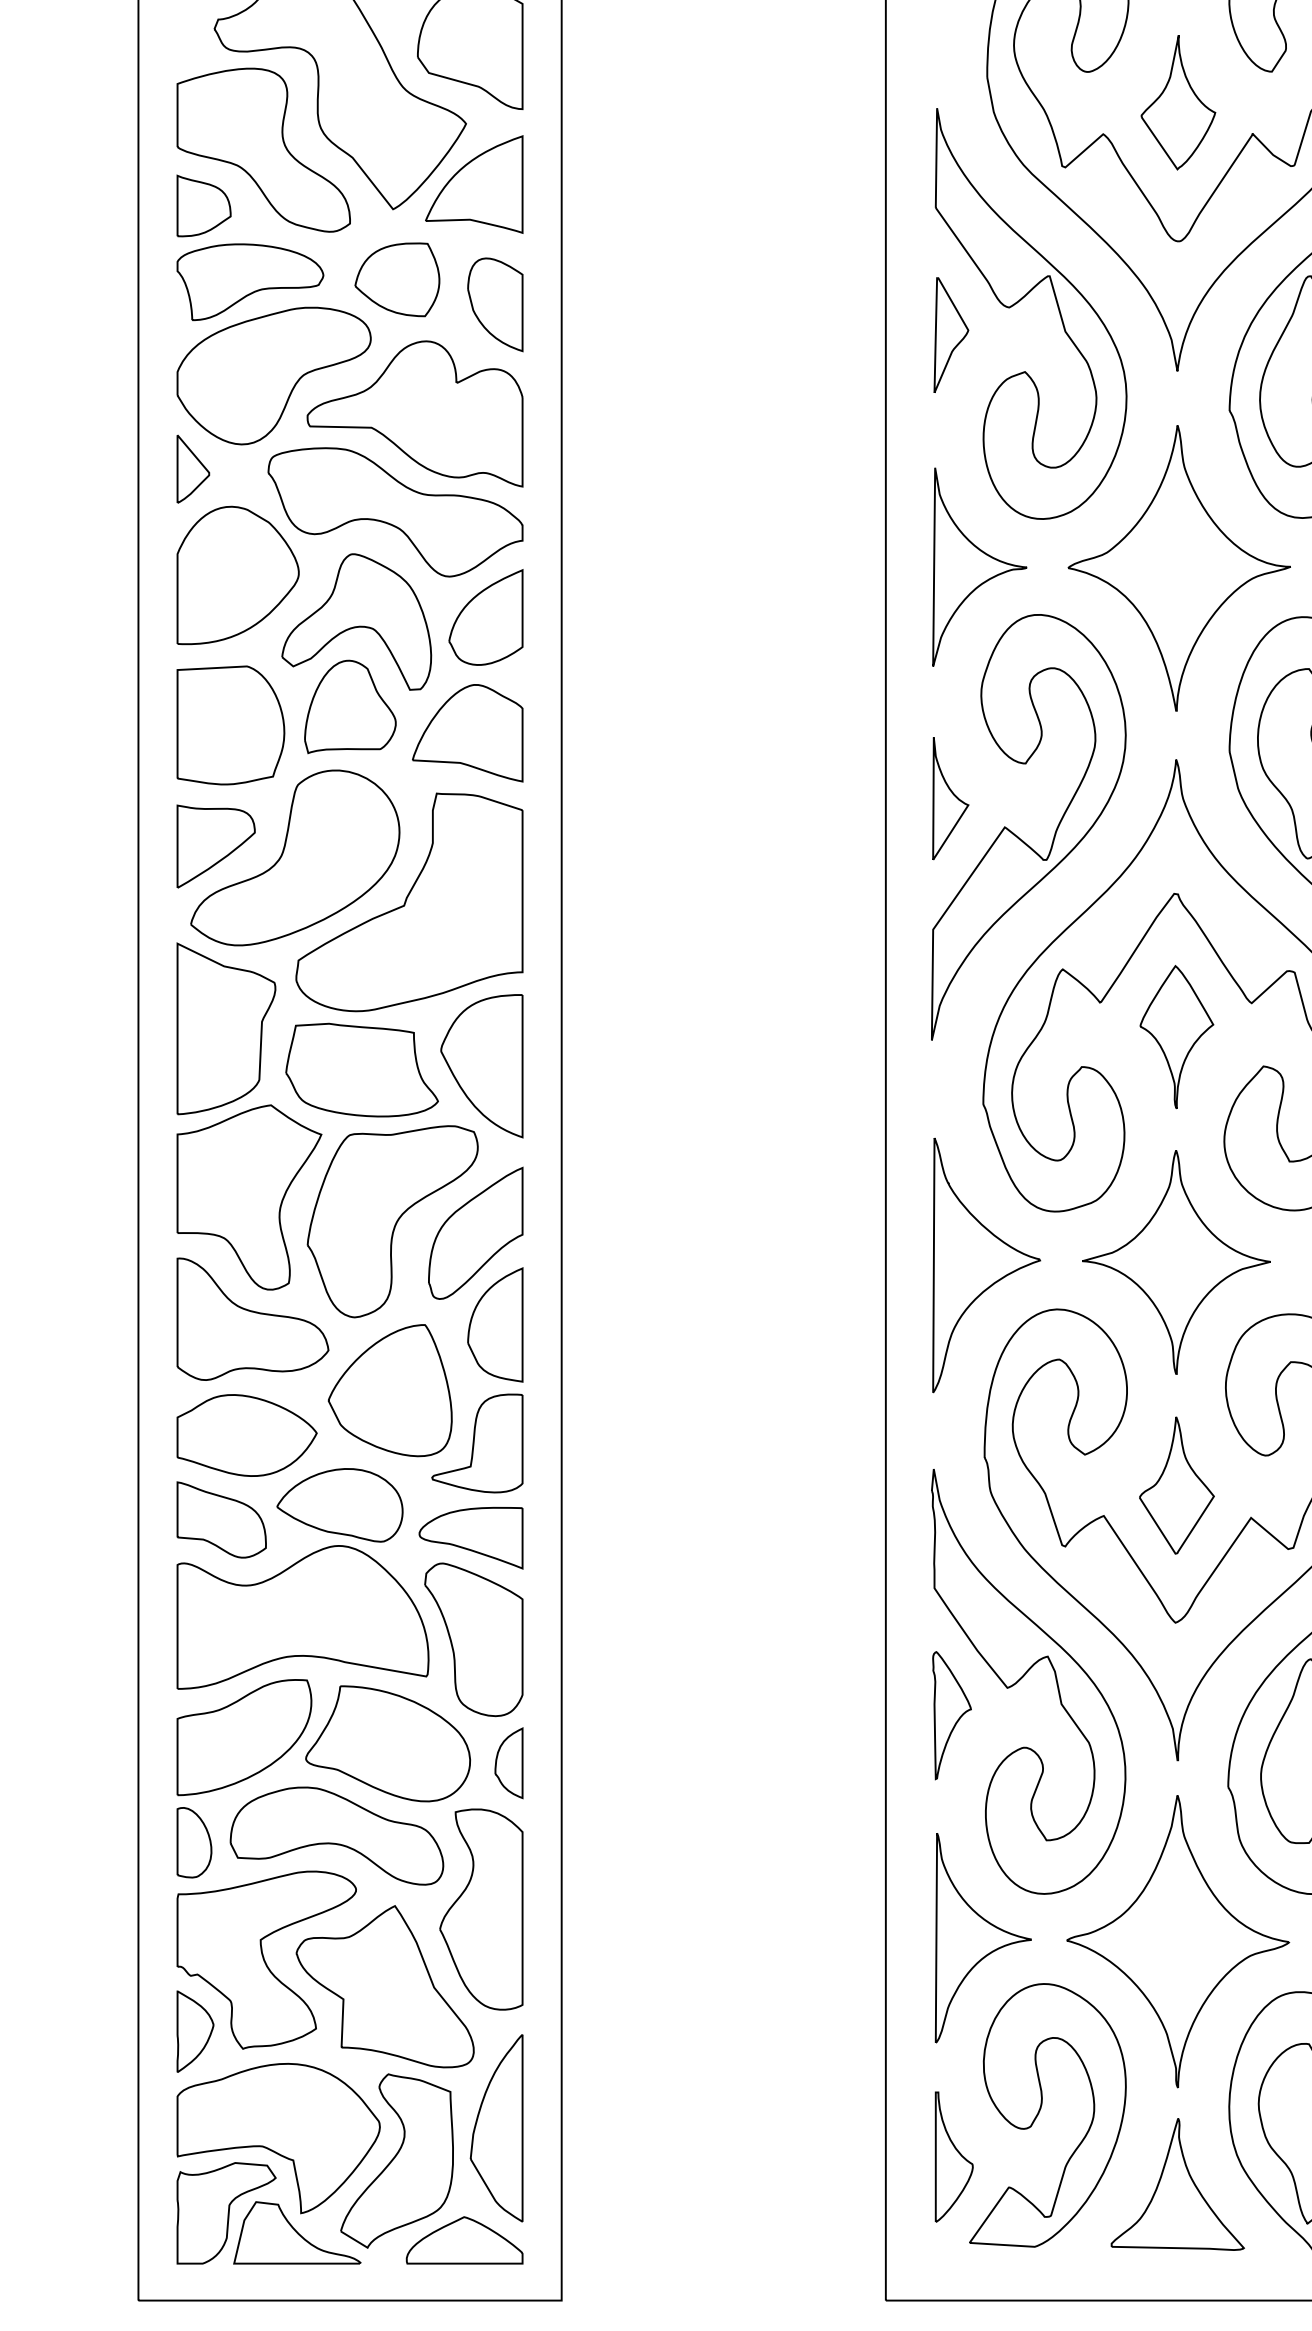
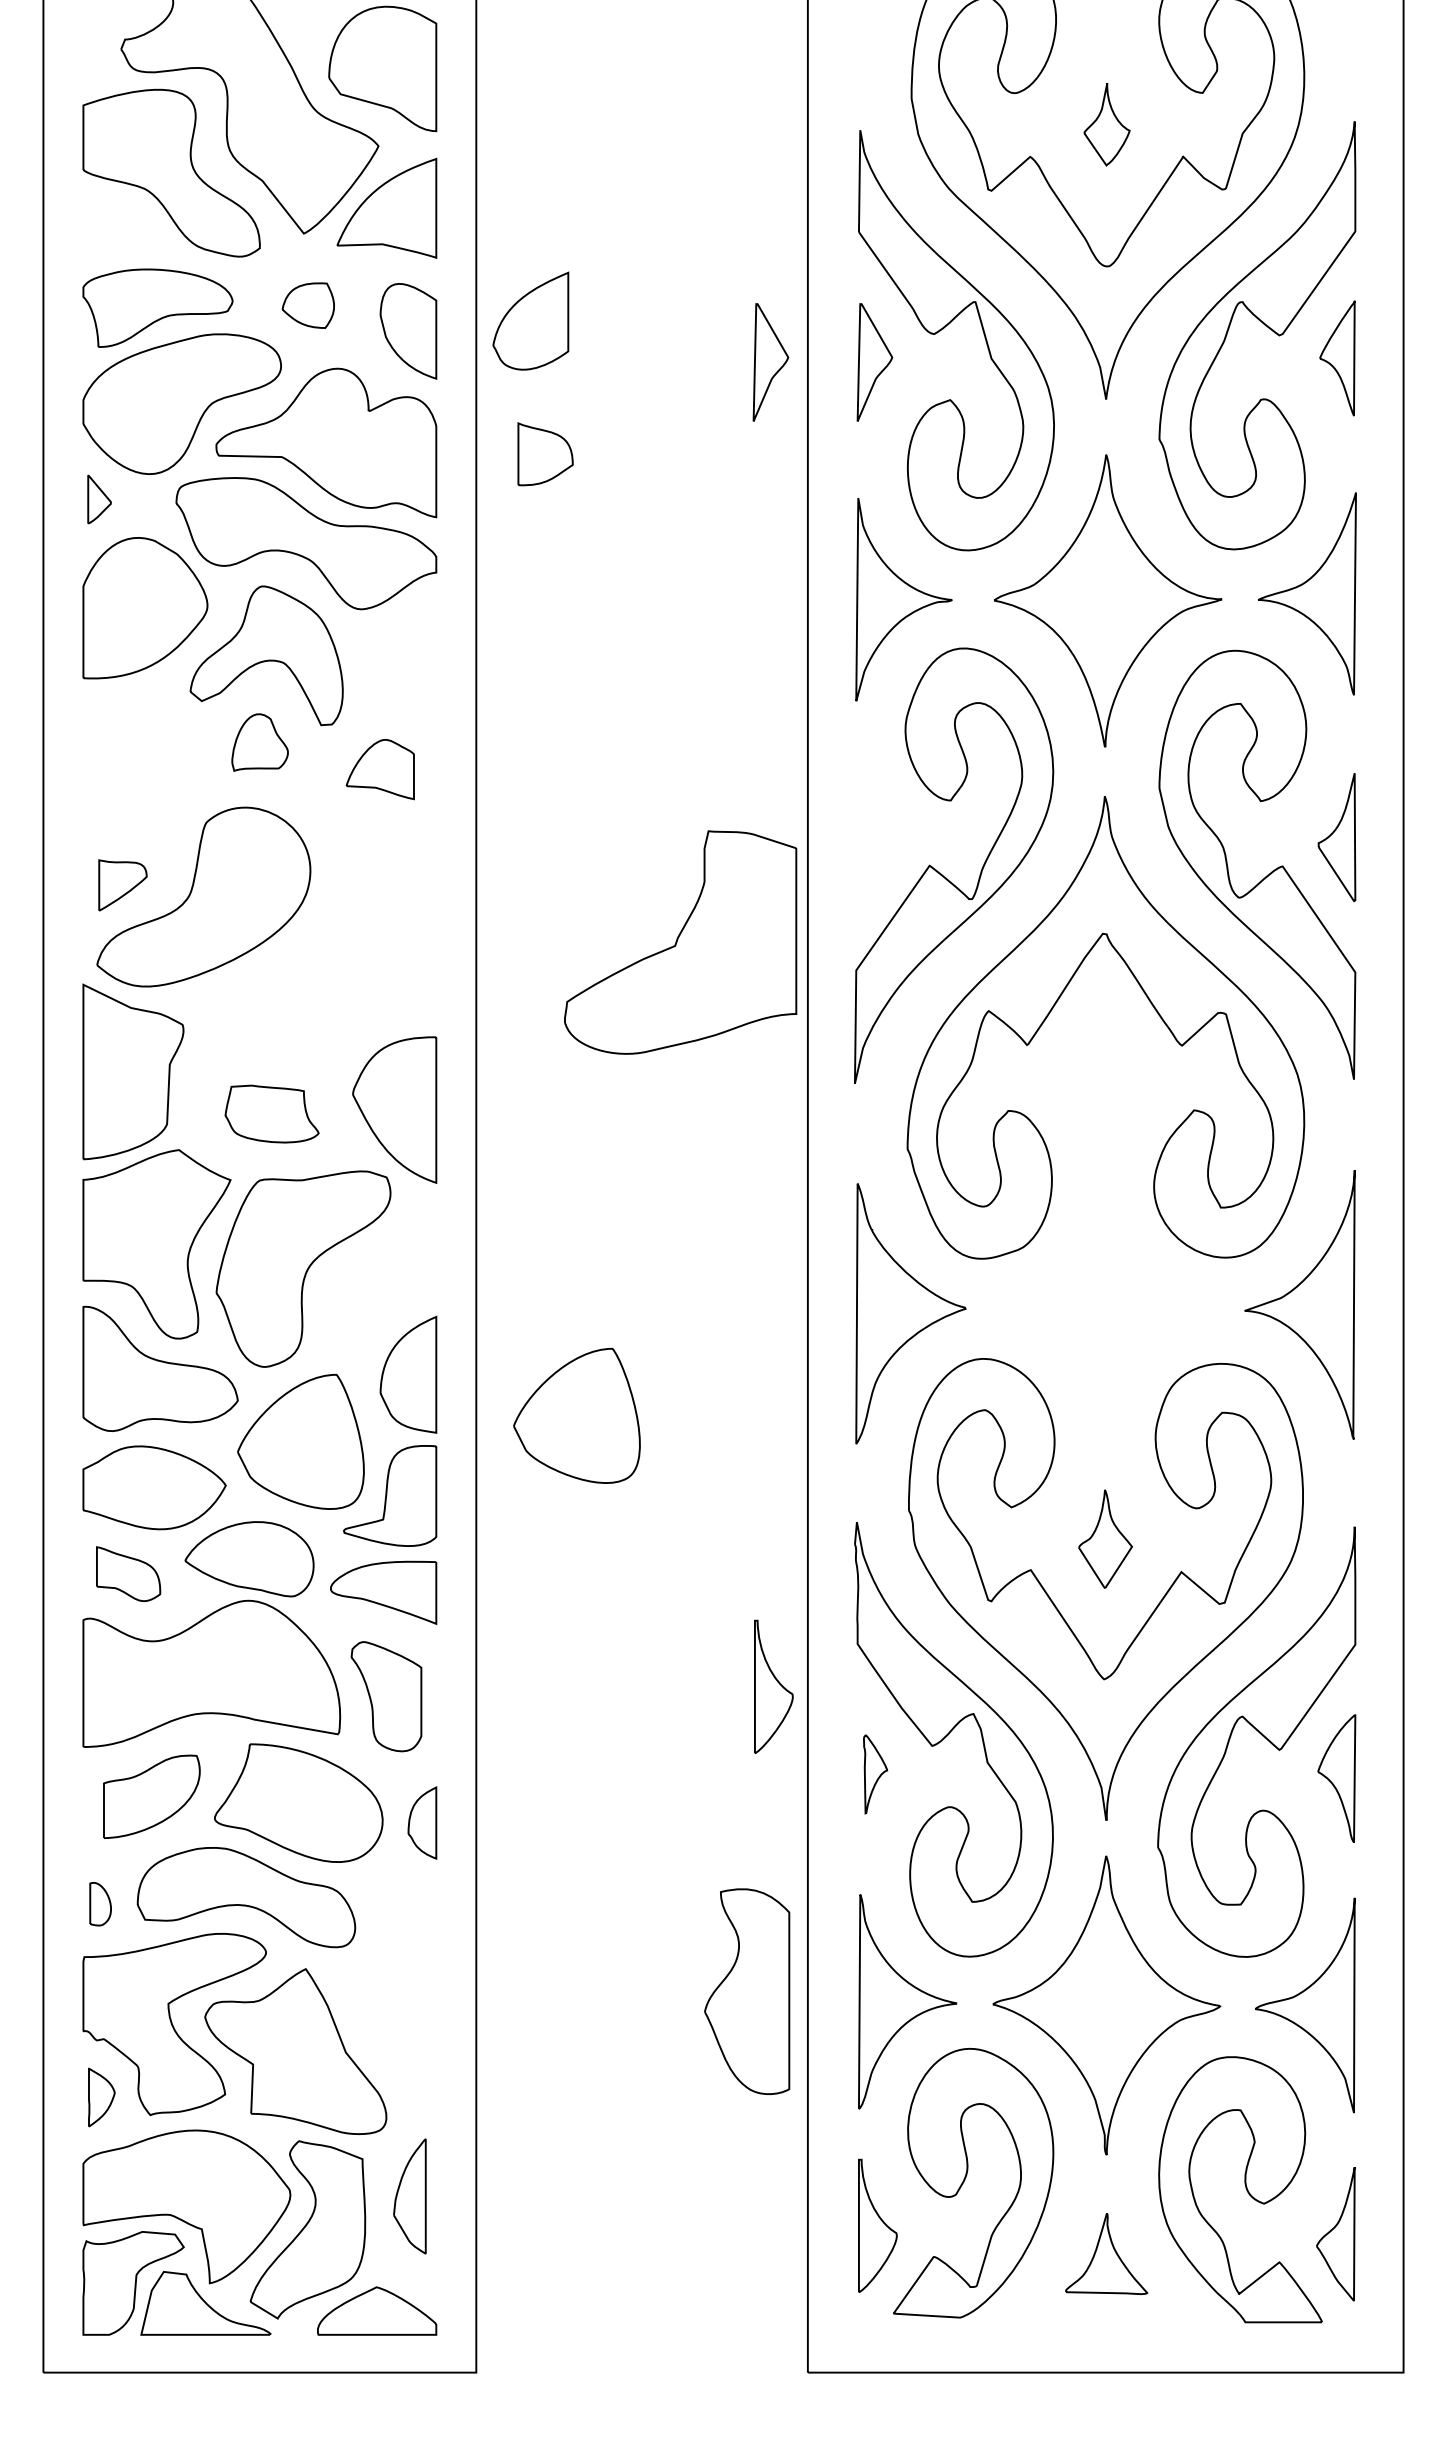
part: (1177, 102) -> (1106, 124), size x0.6
part: (204, 206) -> (545, 454), moved
part: (397, 279) -> (308, 305), size x0.6
part: (849, 335) -> (770, 362), added
part: (193, 469) -> (99, 499), size x0.7
part: (485, 616) -> (530, 320), moved
part: (349, 706) -> (259, 742), size x0.6
part: (230, 725) -> (137, 761), removed
part: (468, 733) -> (380, 769), size x0.6
part: (950, 798) -> (874, 836), removed
part: (215, 846) -> (122, 885), size x0.6
part: (409, 902) -> (680, 942), moved
part: (1176, 1036) -> (1105, 1079), removed
part: (361, 1069) -> (271, 1113), size x0.6
part: (475, 1233) -> (388, 1281), removed
part: (1175, 1262) -> (1104, 1310), removed
part: (659, 1364) -> (576, 1415), added
part: (1176, 1485) -> (1105, 1538), size x0.7
part: (221, 1519) -> (128, 1573), size x0.7
part: (852, 1629) -> (773, 1686), added
part: (473, 1639) -> (386, 1696), size x0.7
part: (951, 1715) -> (875, 1774), size x0.6
part: (244, 1737) -> (151, 1796), size x0.7
part: (194, 1841) -> (100, 1903), size x0.6
part: (481, 1909) -> (747, 1991), moved
part: (195, 2031) -> (101, 2097), size x0.7
part: (496, 2128) -> (409, 2196), size x0.6
part: (1177, 2184) -> (1106, 2253), size x0.6

